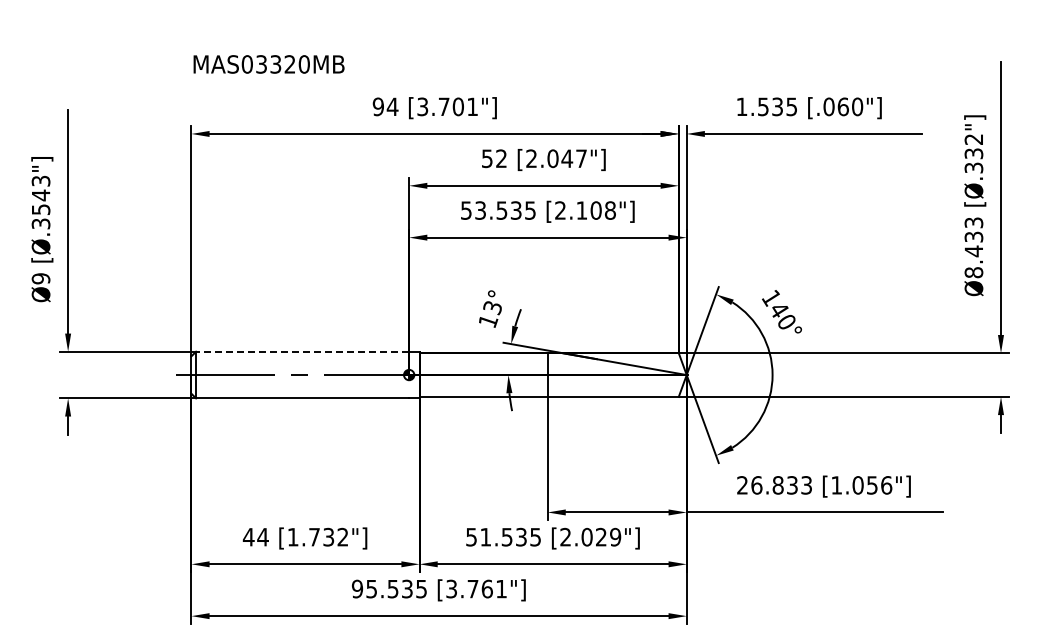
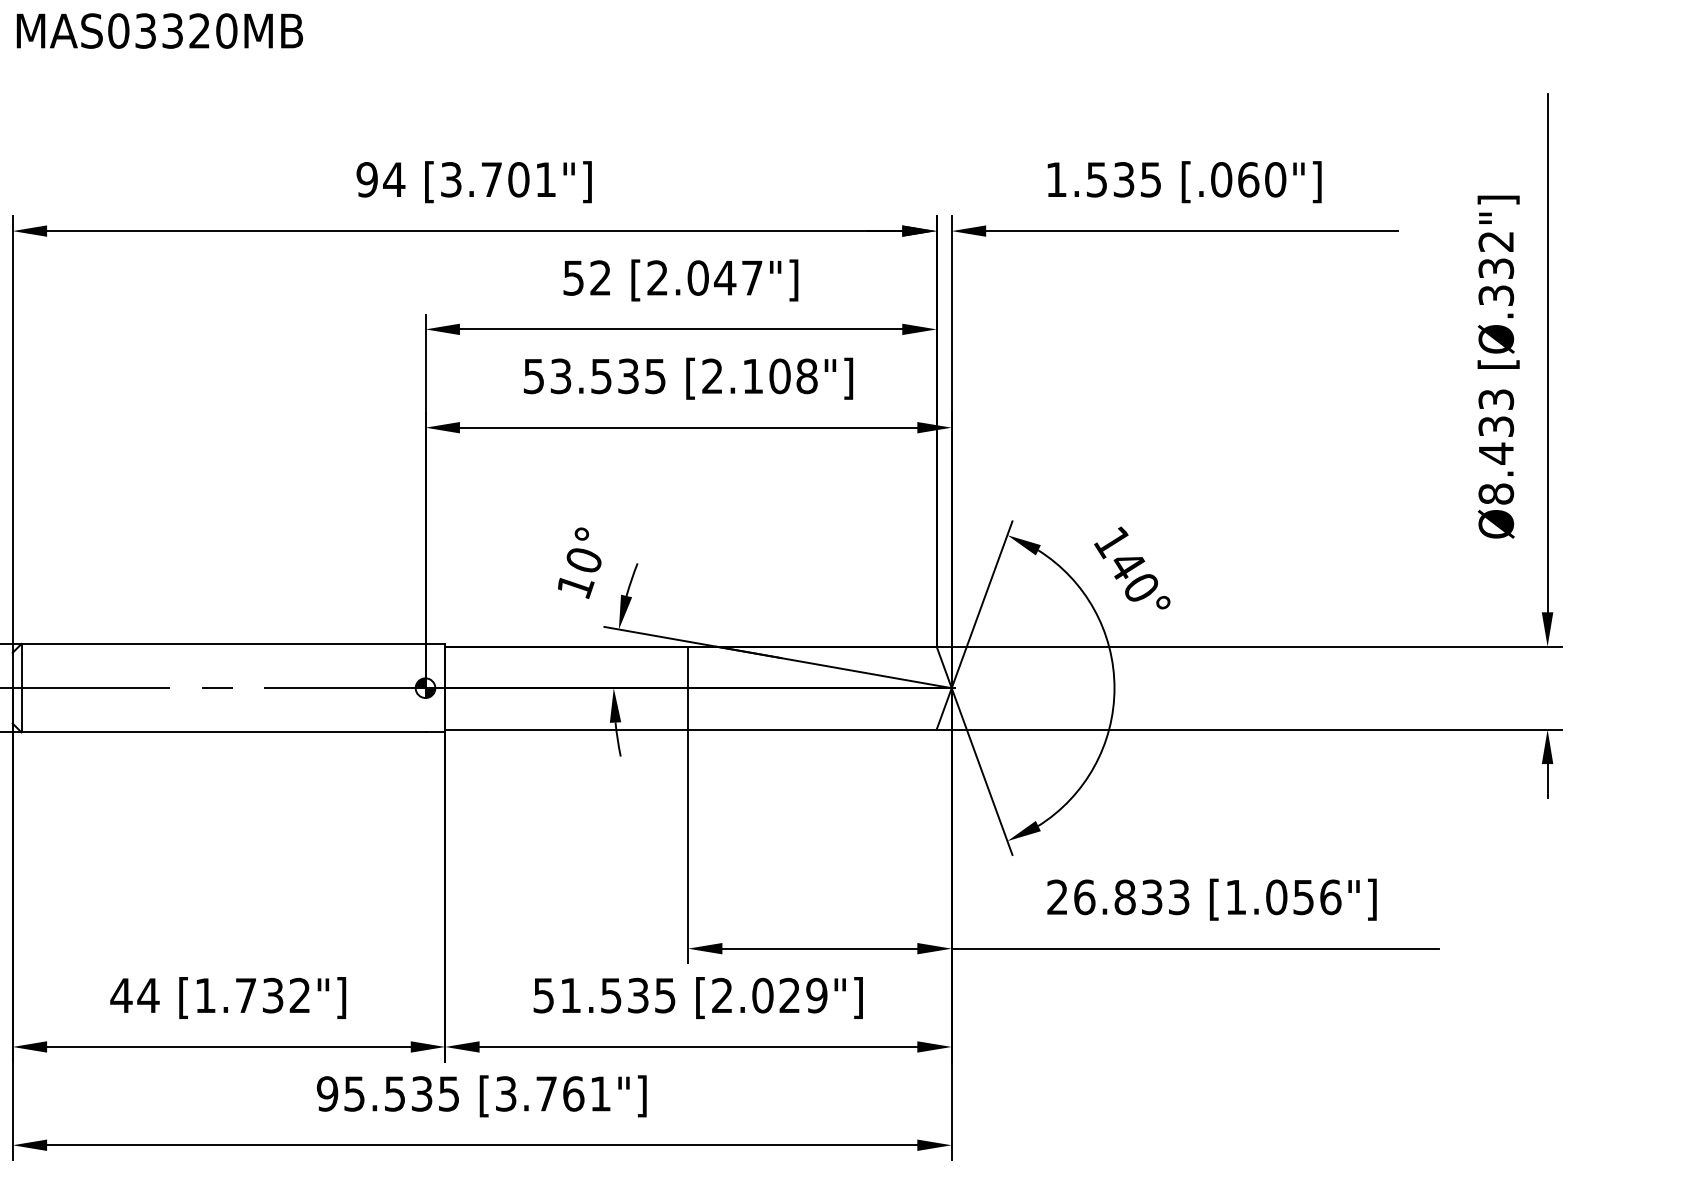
text: (268, 64) -> (158, 31), moved
text: (492, 308) -> (583, 561), 13° -> 10°
line: (302, 351) -> (223, 643), dashed -> solid

